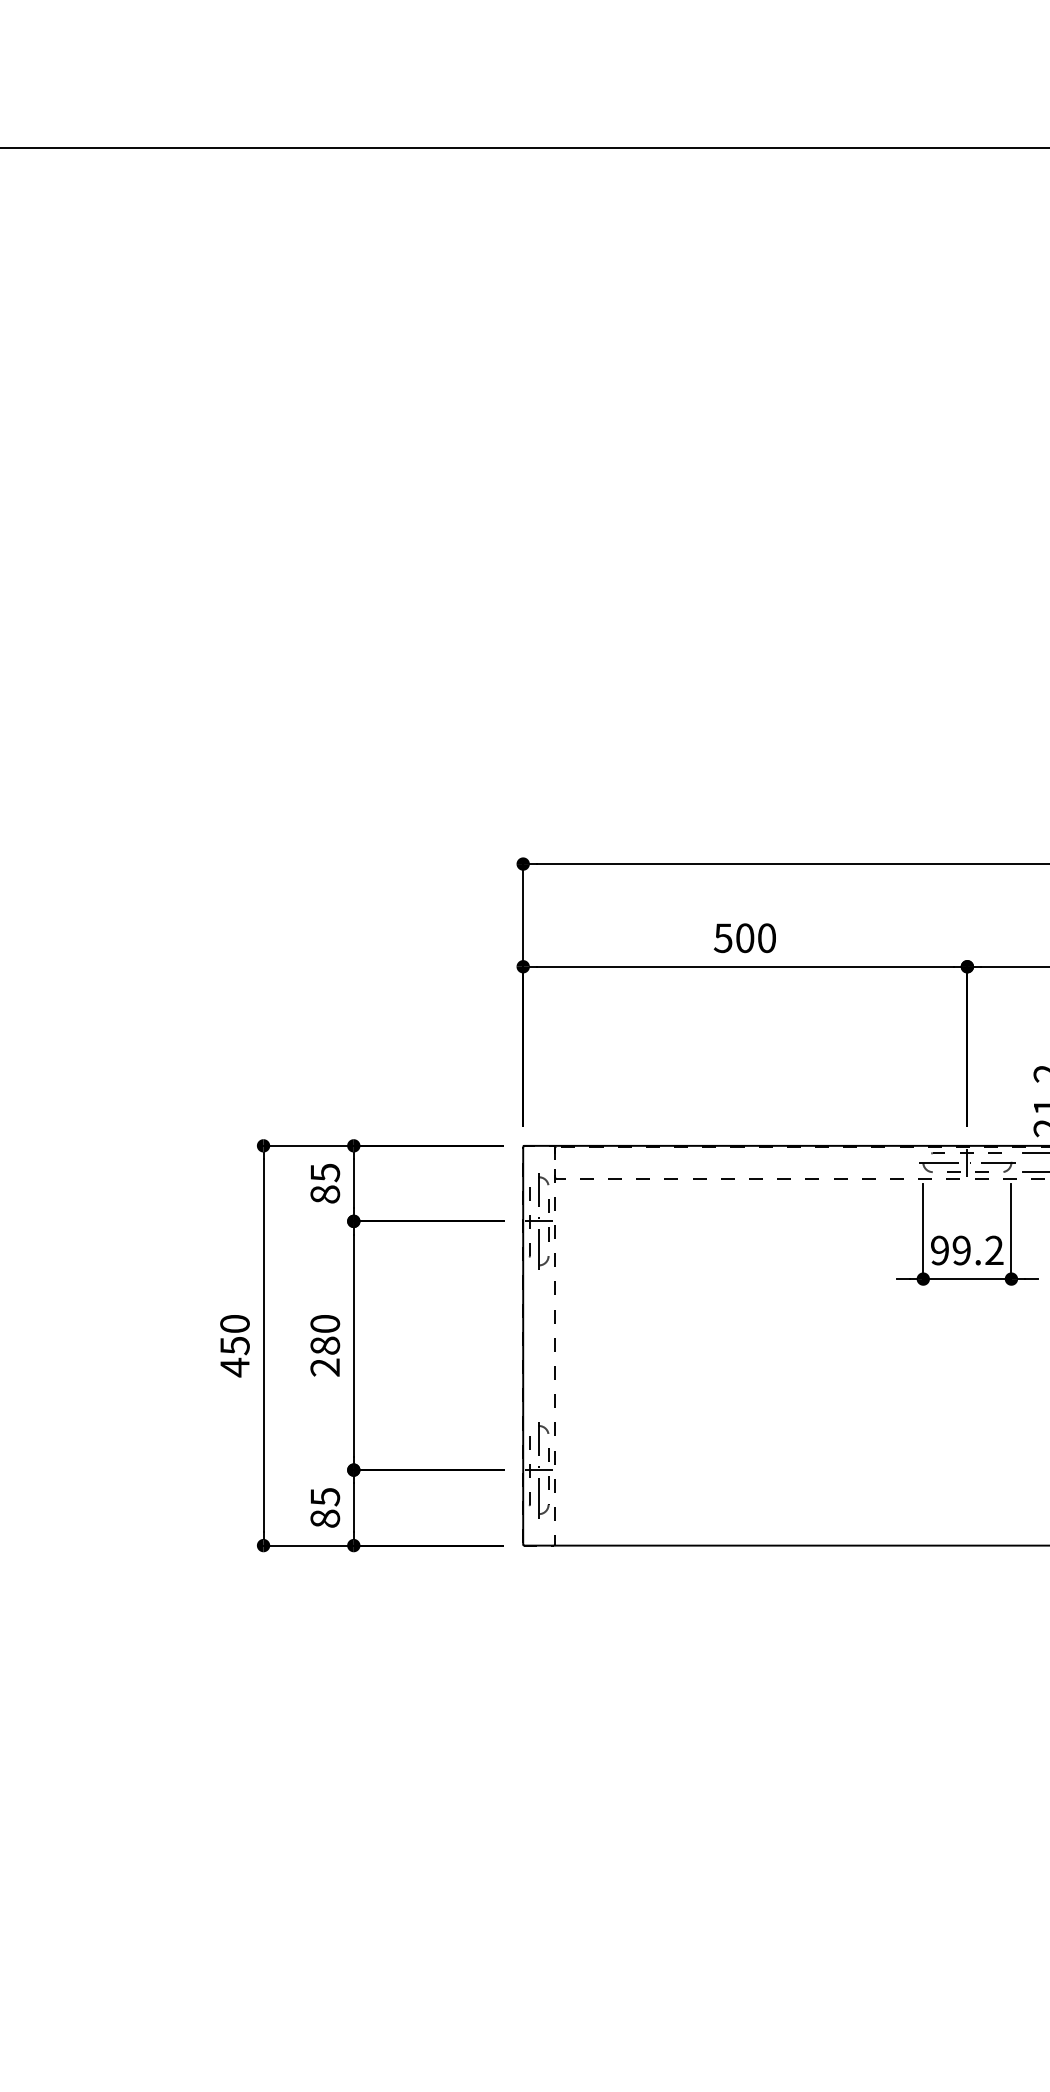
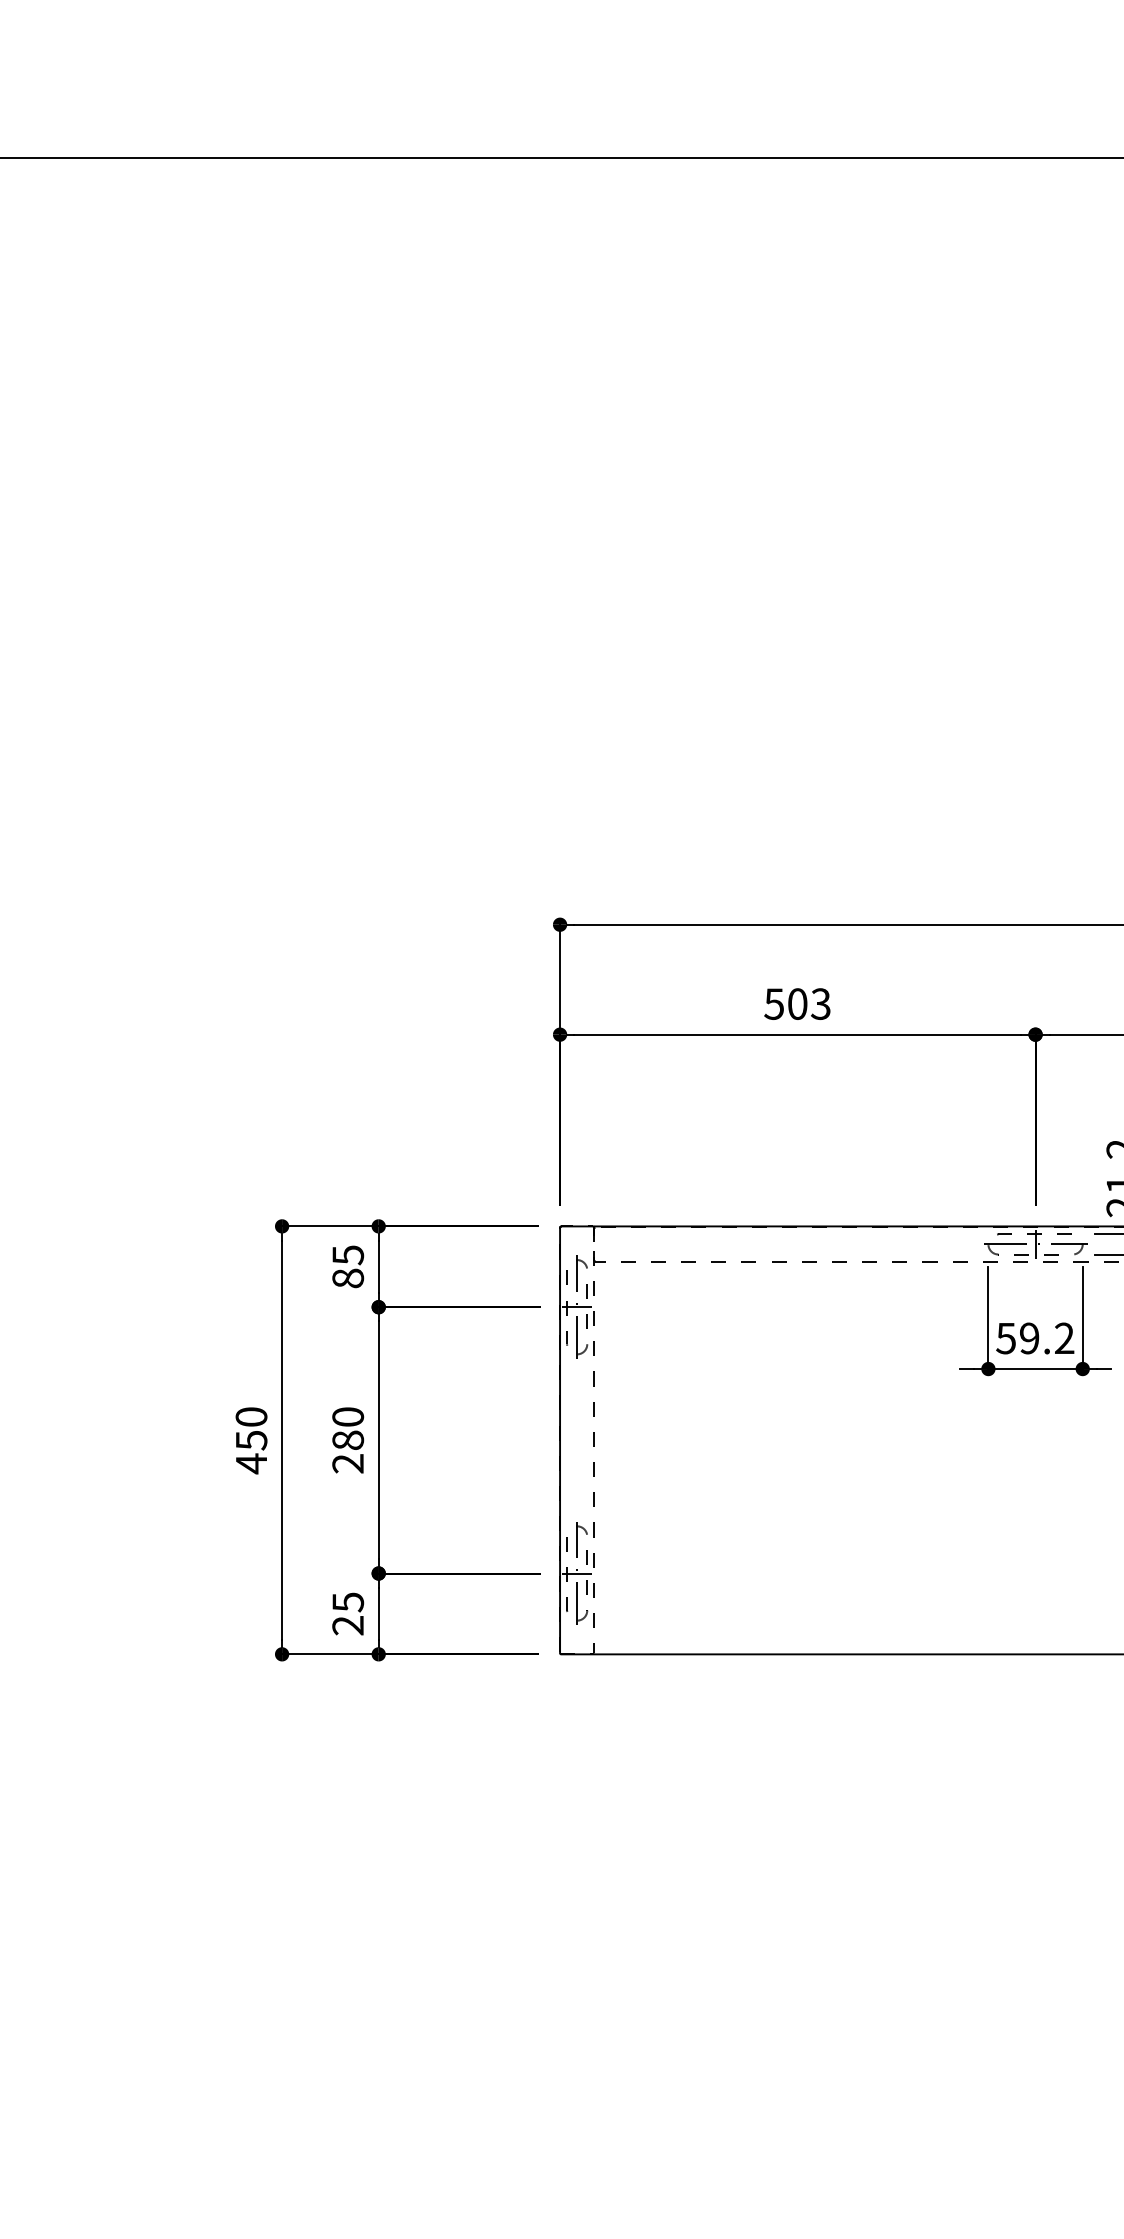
text: (766, 937) -> (820, 1003), 500 -> 503
text: (939, 1250) -> (1005, 1338), 99.2 -> 59.2
text: (325, 1518) -> (348, 1625), 85 -> 25

